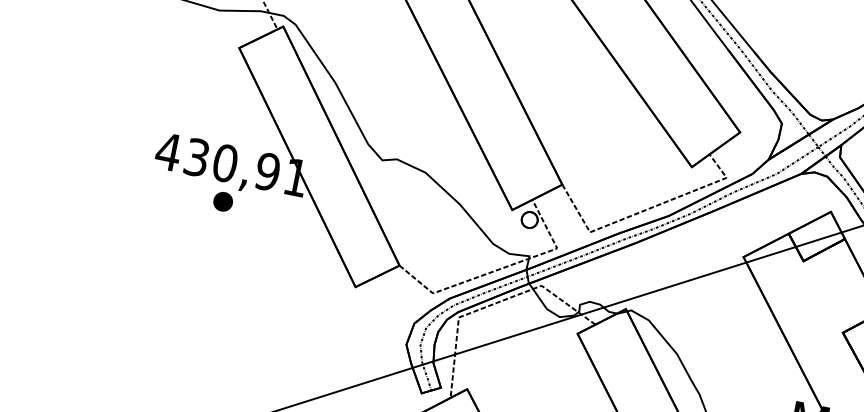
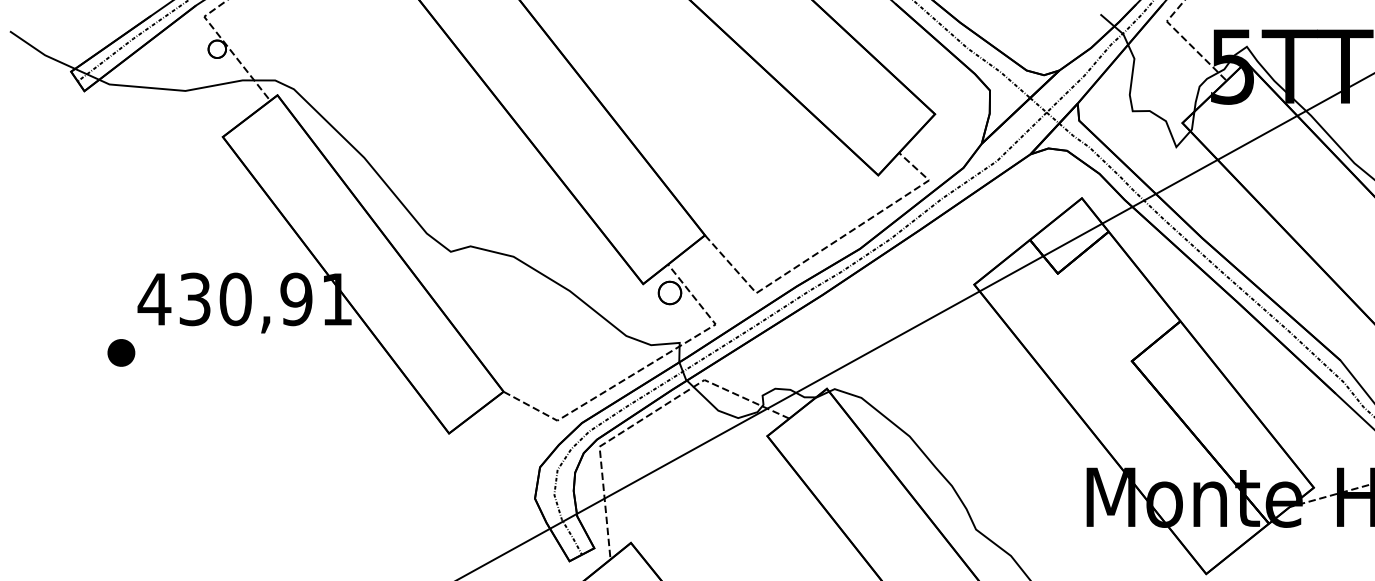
part: (223, 201) -> (121, 352), moved

